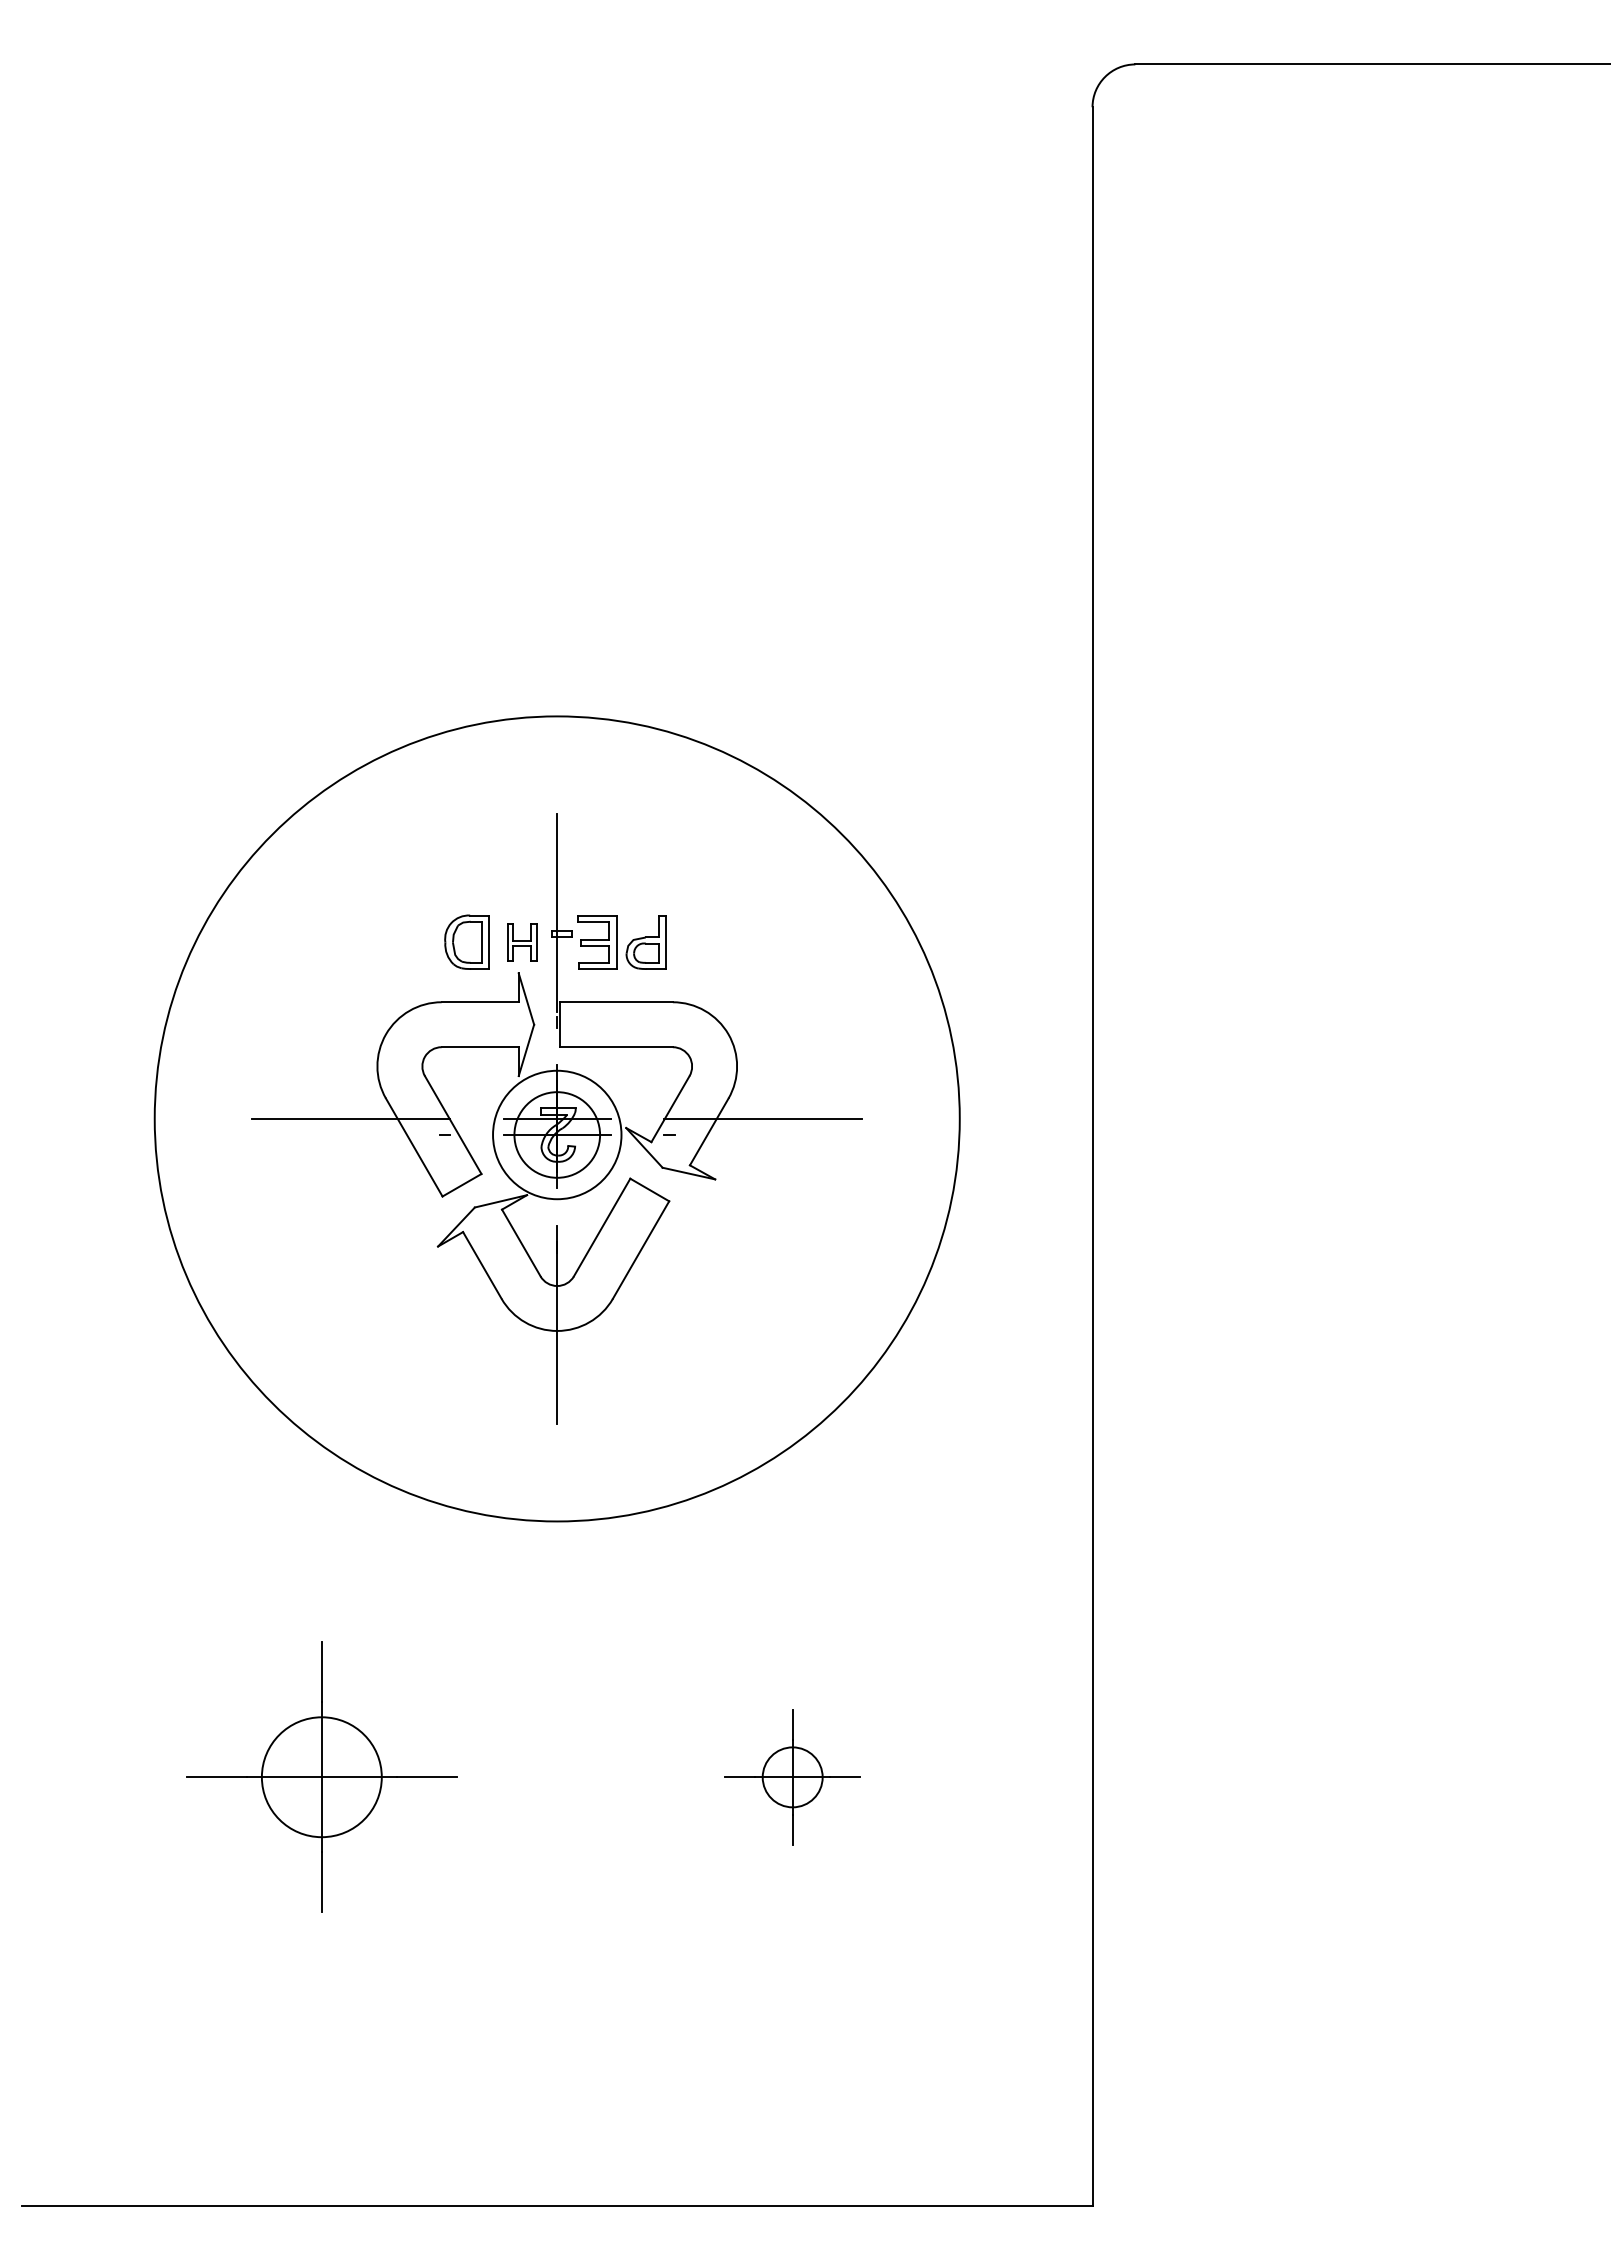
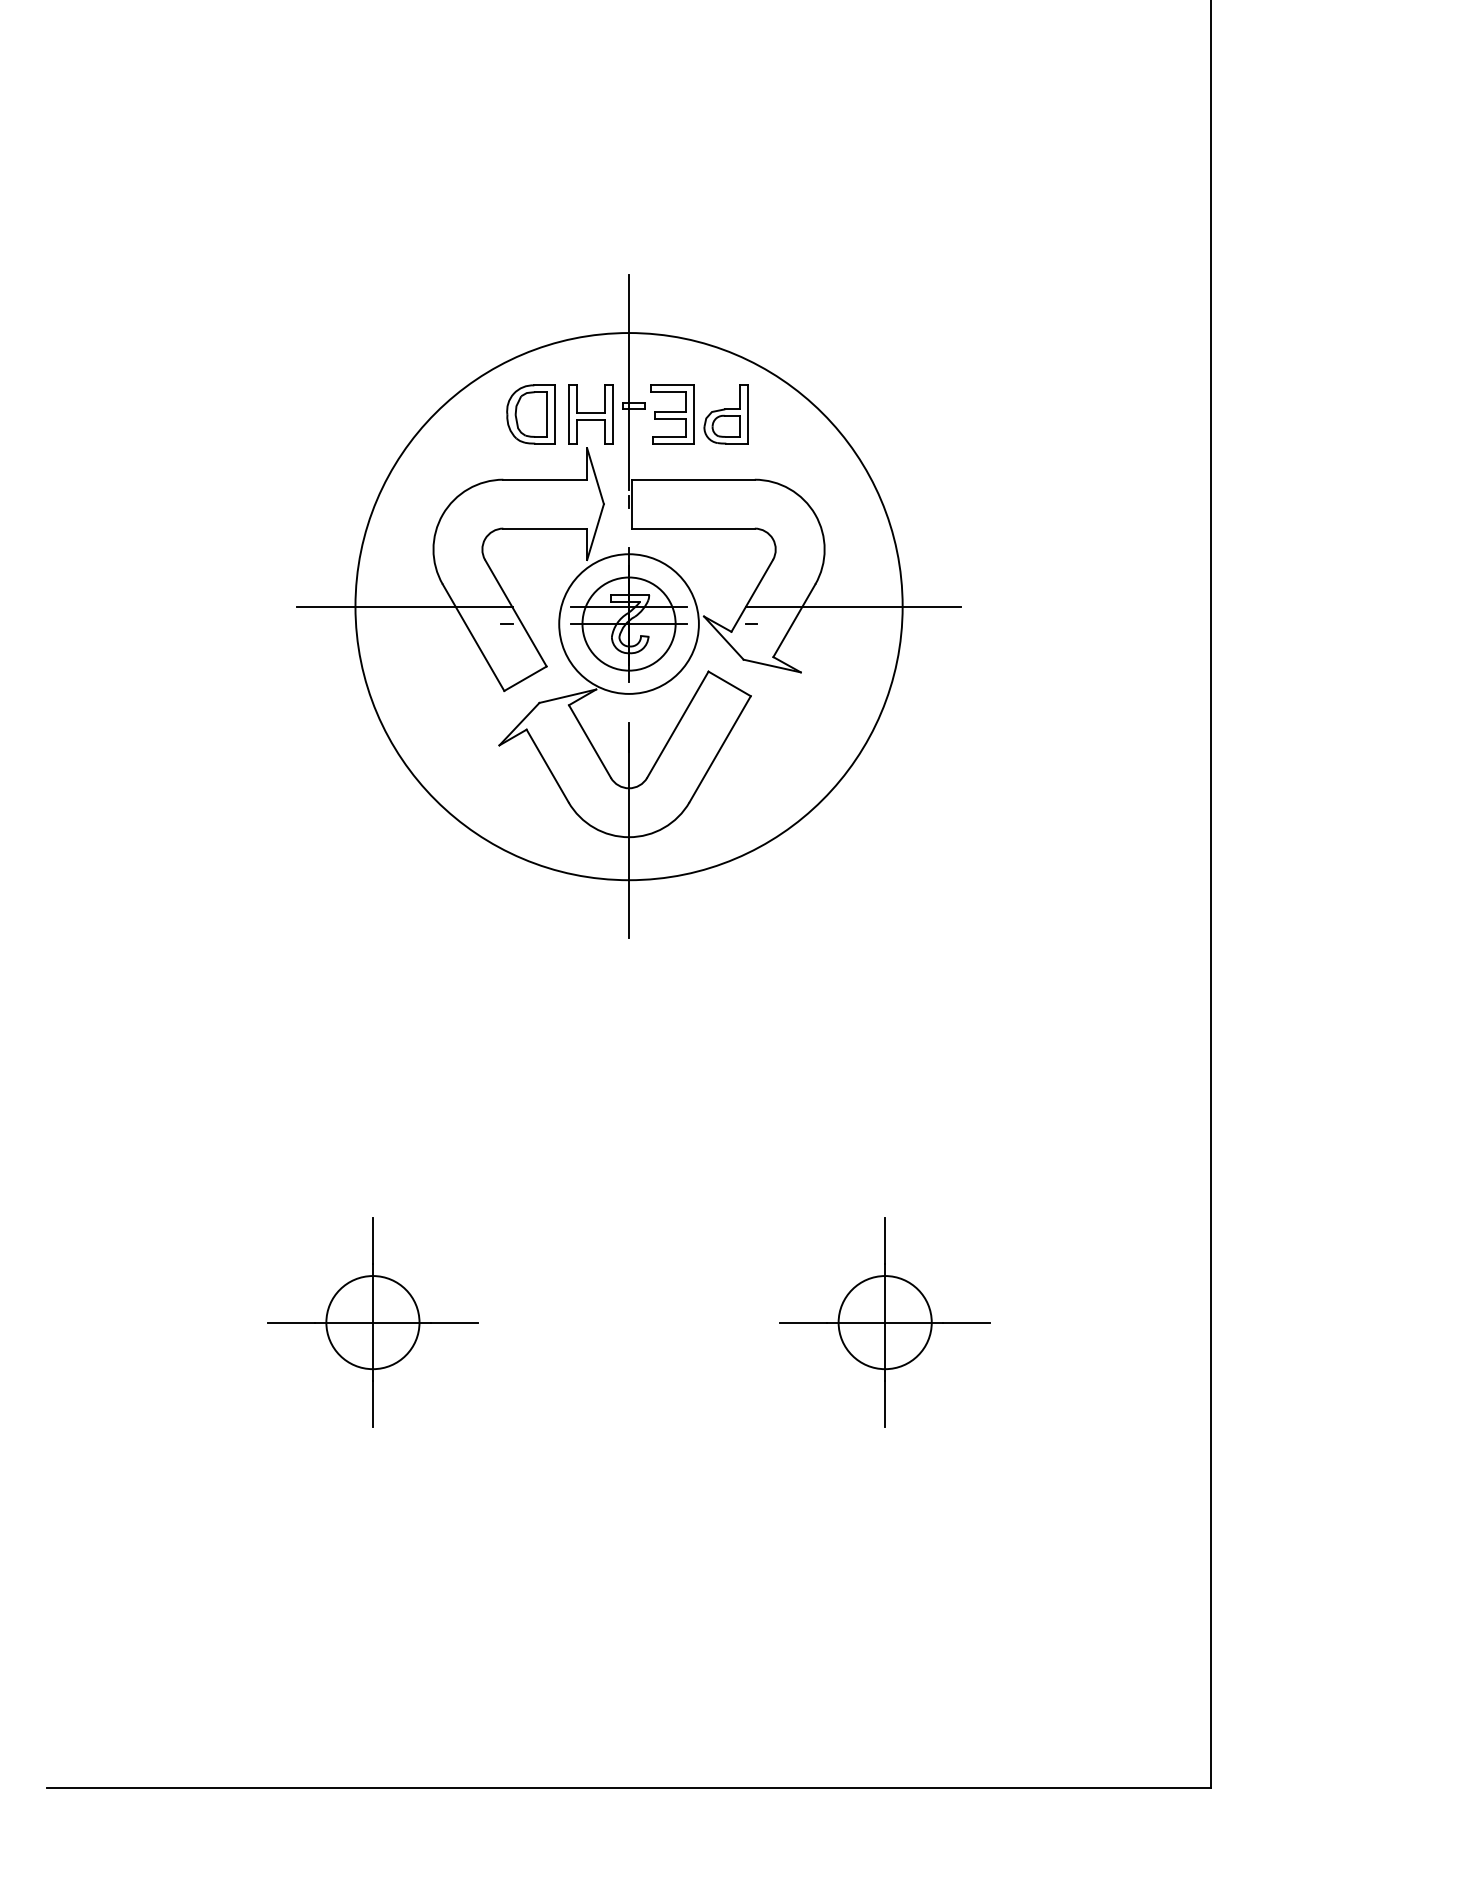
part: (522, 942) -> (591, 414), size x1.43
circle: (556, 1118) -> (628, 606), size x0.62
part: (321, 1777) -> (372, 1322), size x0.71
part: (792, 1777) -> (884, 1322), size x1.43

